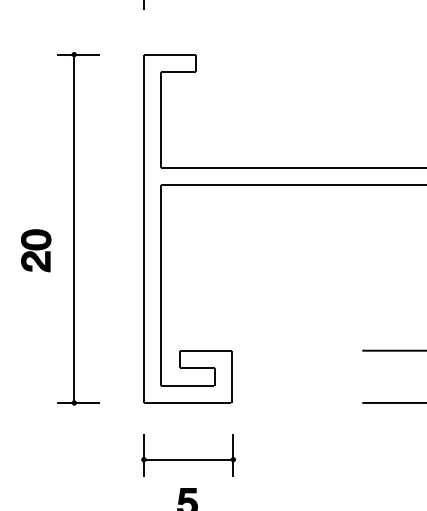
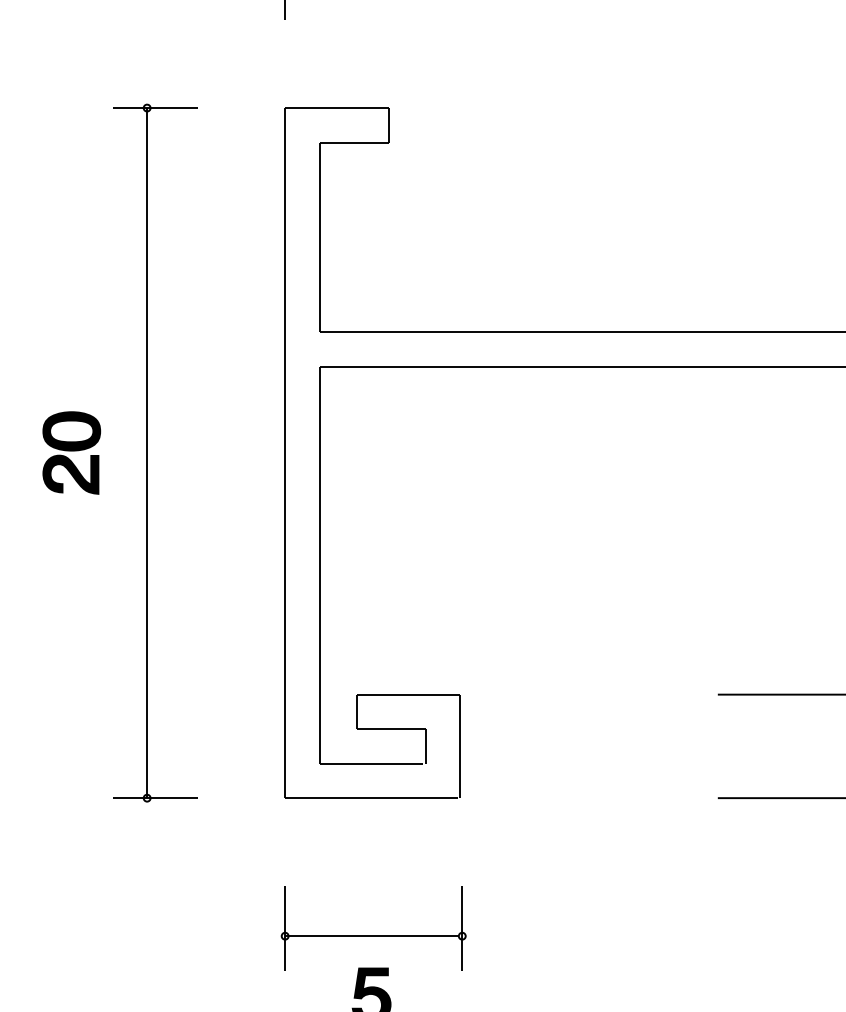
part: (36, 250) -> (72, 452), moved
part: (188, 455) -> (373, 927), moved

